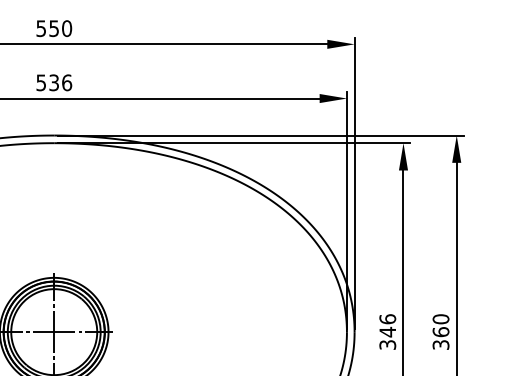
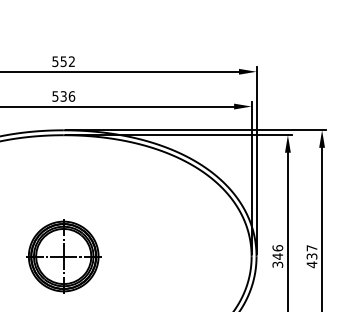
text: (66, 28) -> (71, 61), 550 -> 552
text: (440, 332) -> (311, 256), 360 -> 437

